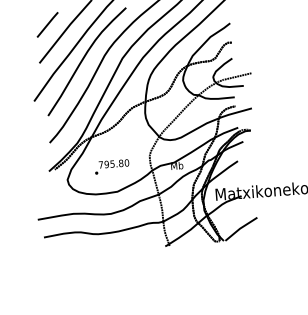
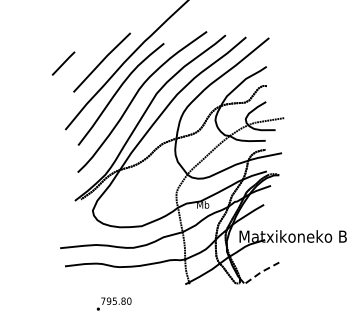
line: (47, 24) -> (63, 63), moved
text: (111, 166) -> (113, 303), moved
line: (240, 228) -> (261, 272), solid -> dashed

